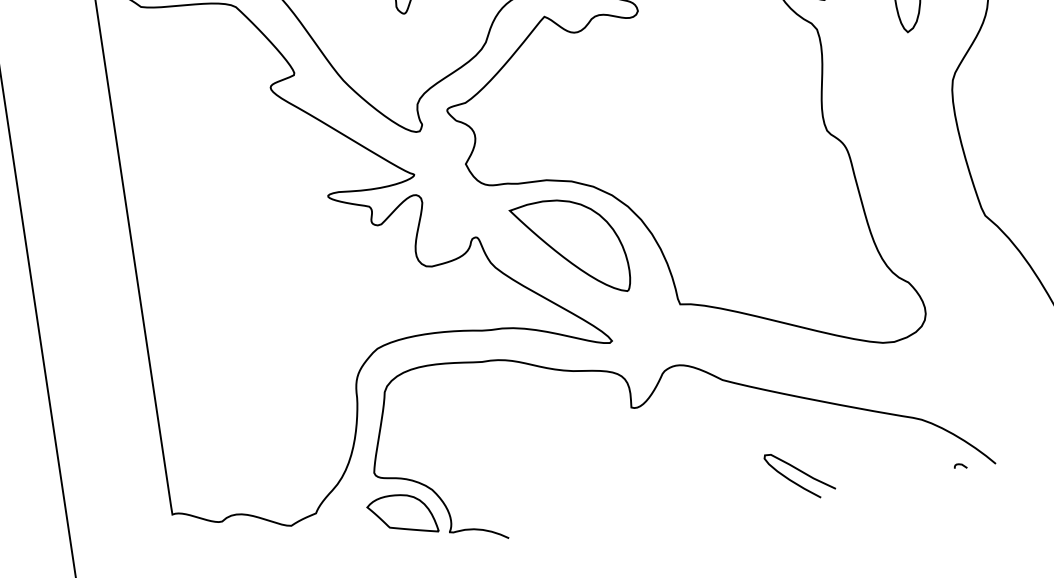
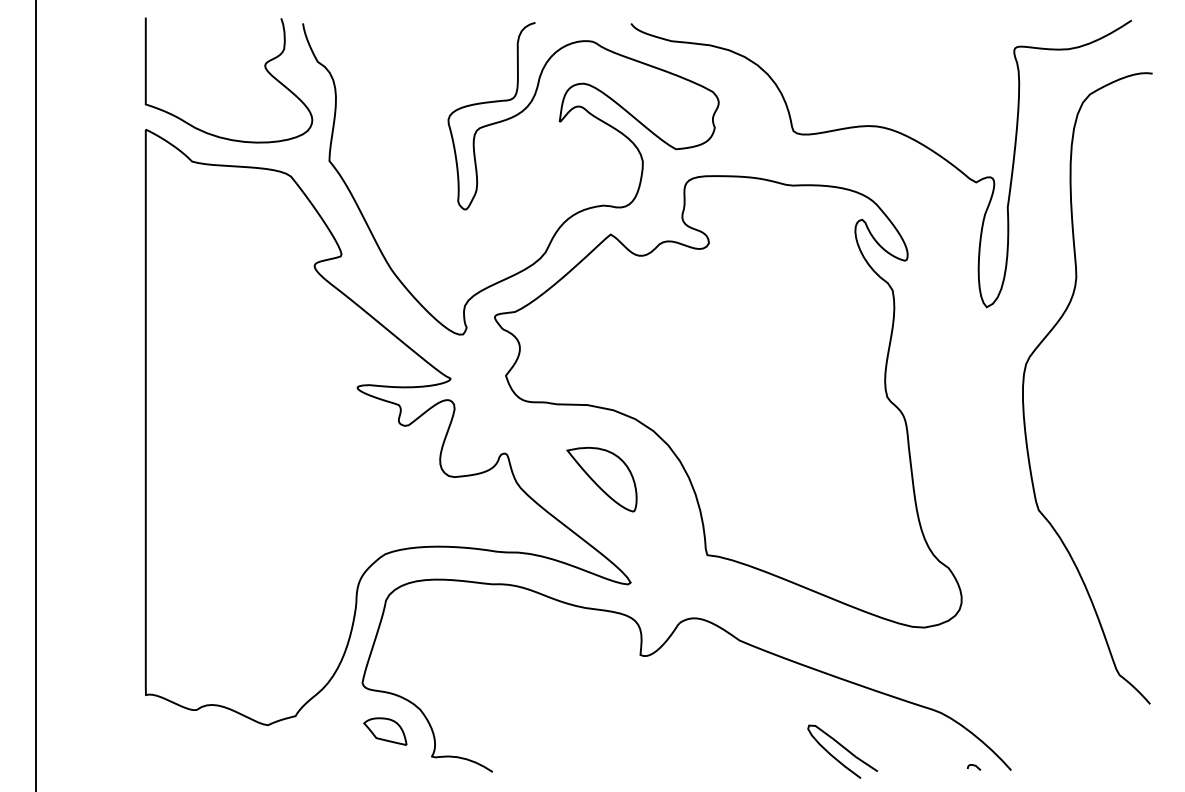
part: (570, 248) -> (601, 479), size x0.6
curve: (801, 472) -> (844, 749), moved
part: (402, 515) -> (385, 731), size x0.6

